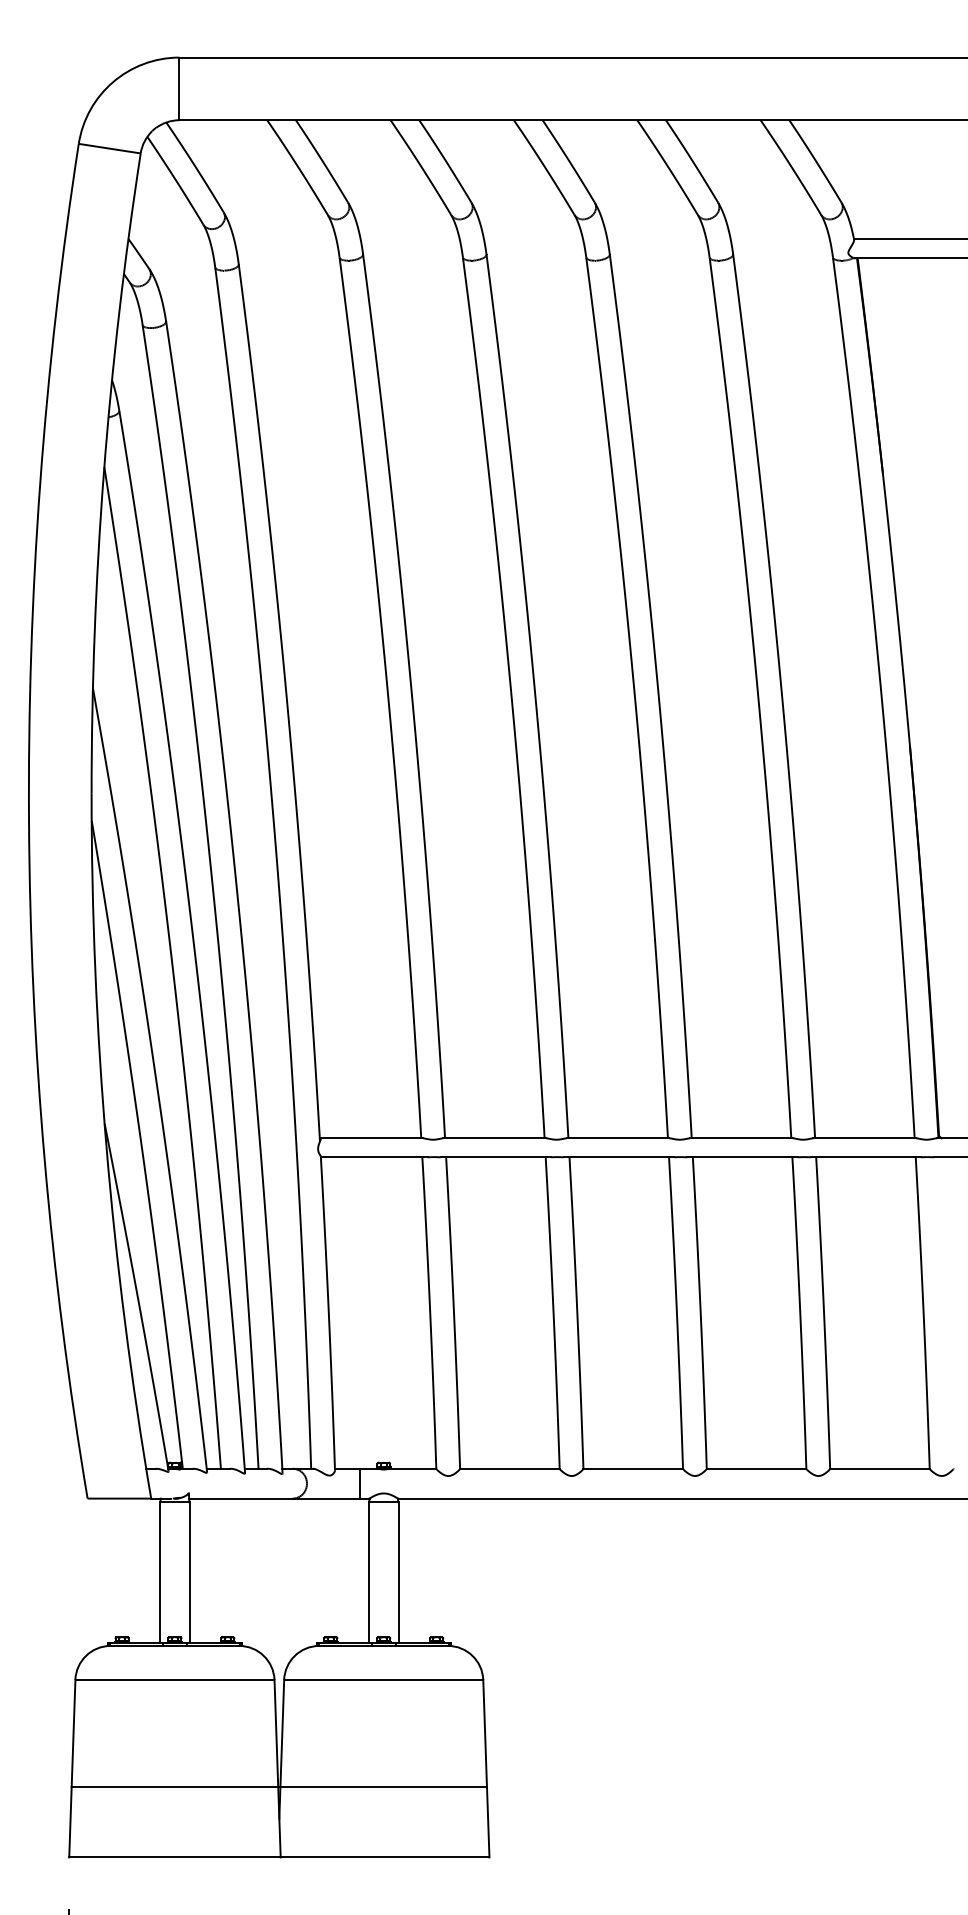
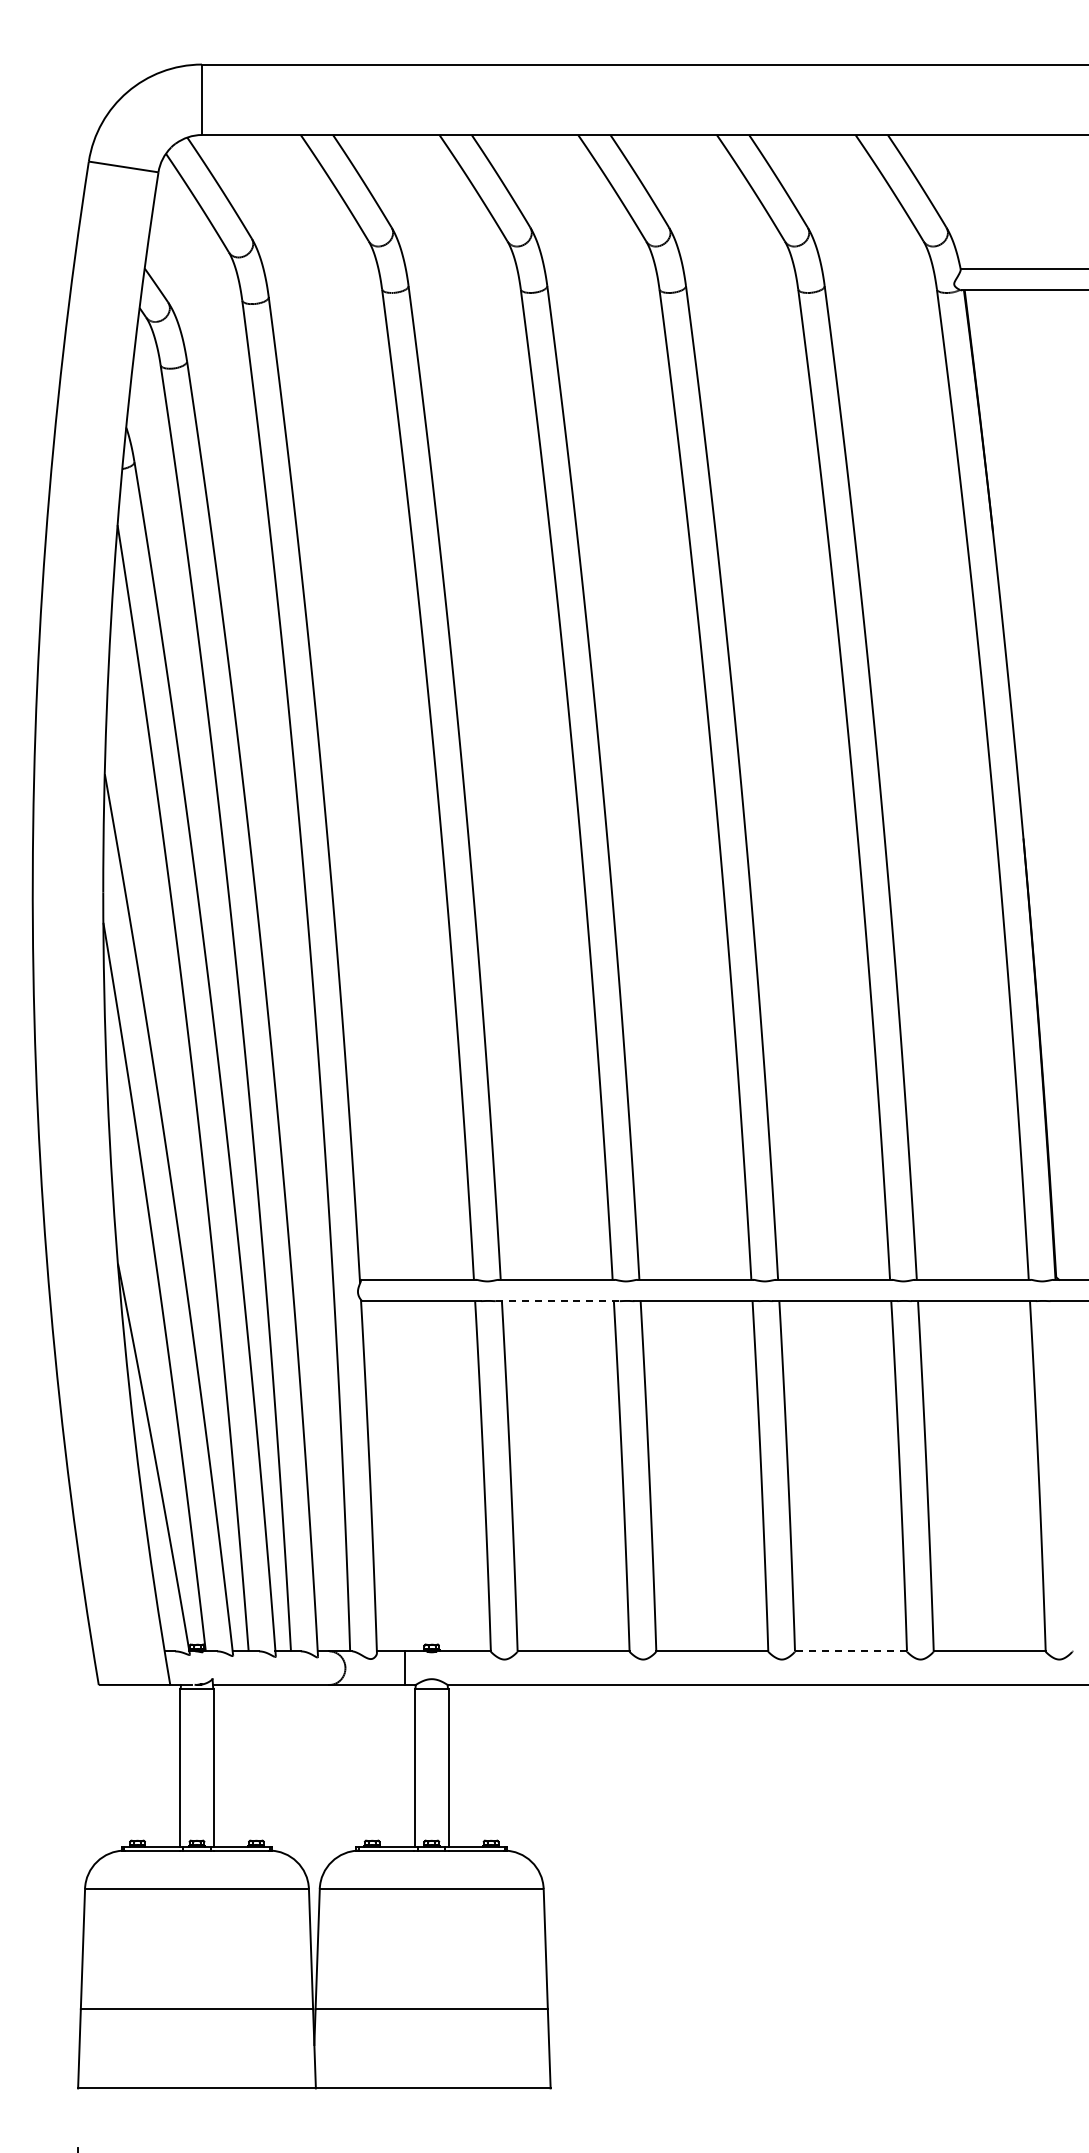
line: (495, 1157) -> (557, 1301), solid -> dashed
line: (757, 1468) -> (851, 1651), solid -> dashed

